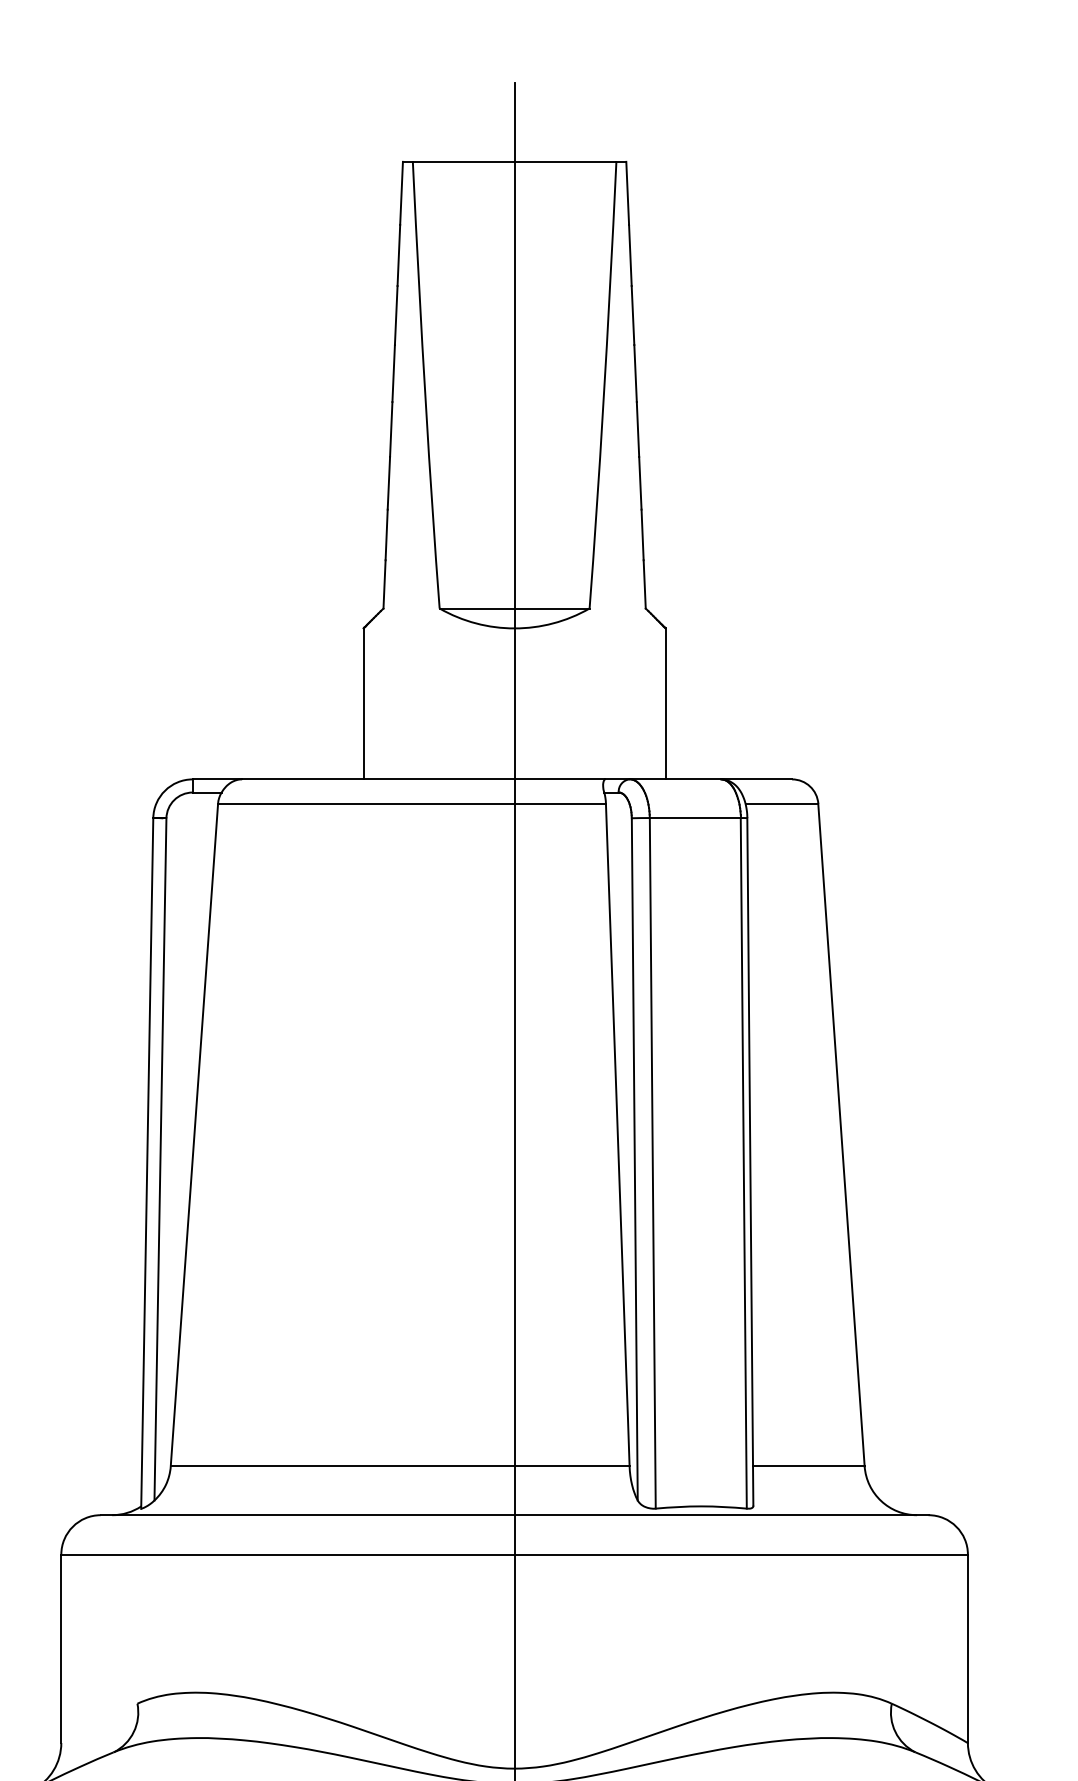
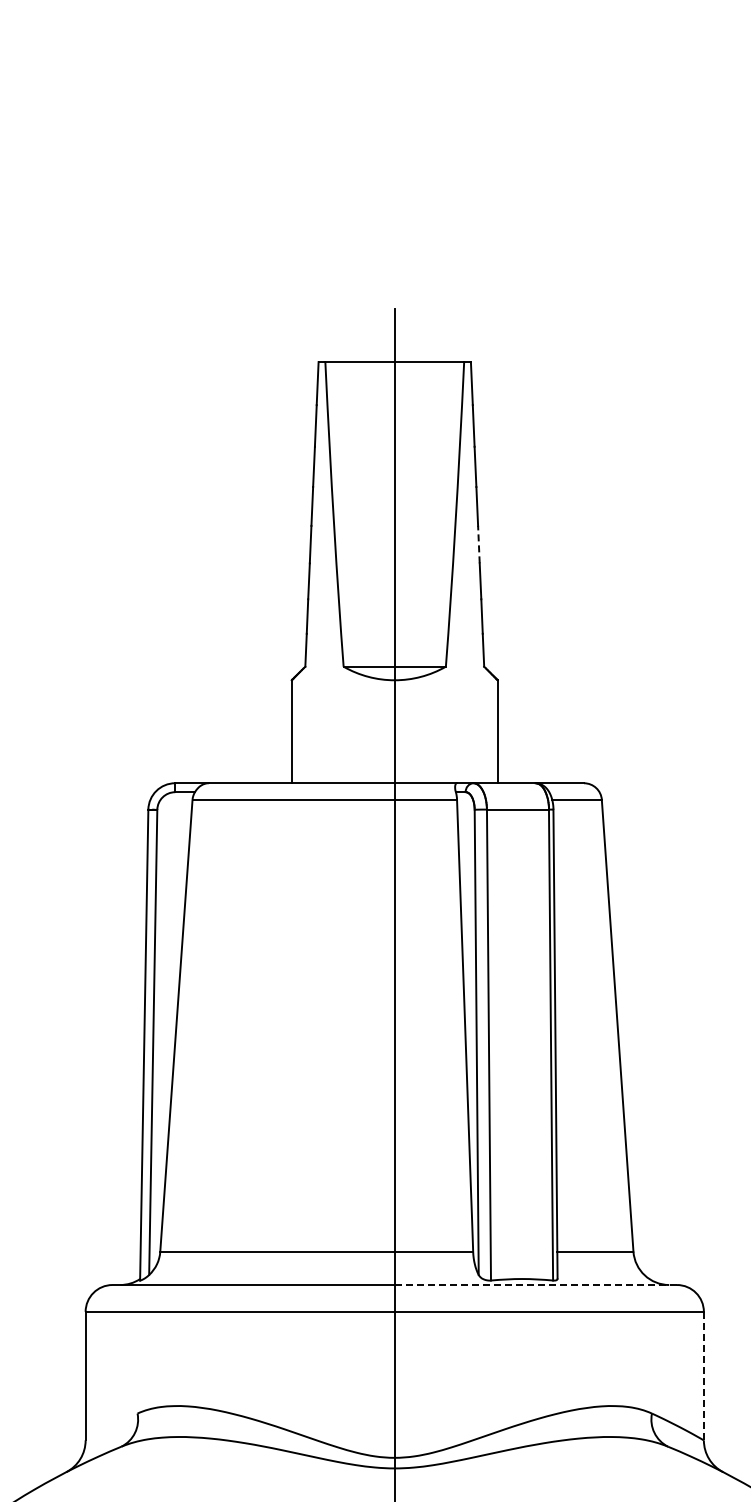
line: (637, 429) -> (478, 544), solid -> dashed
line: (722, 1515) -> (536, 1285), solid -> dashed
line: (967, 1647) -> (703, 1375), solid -> dashed

